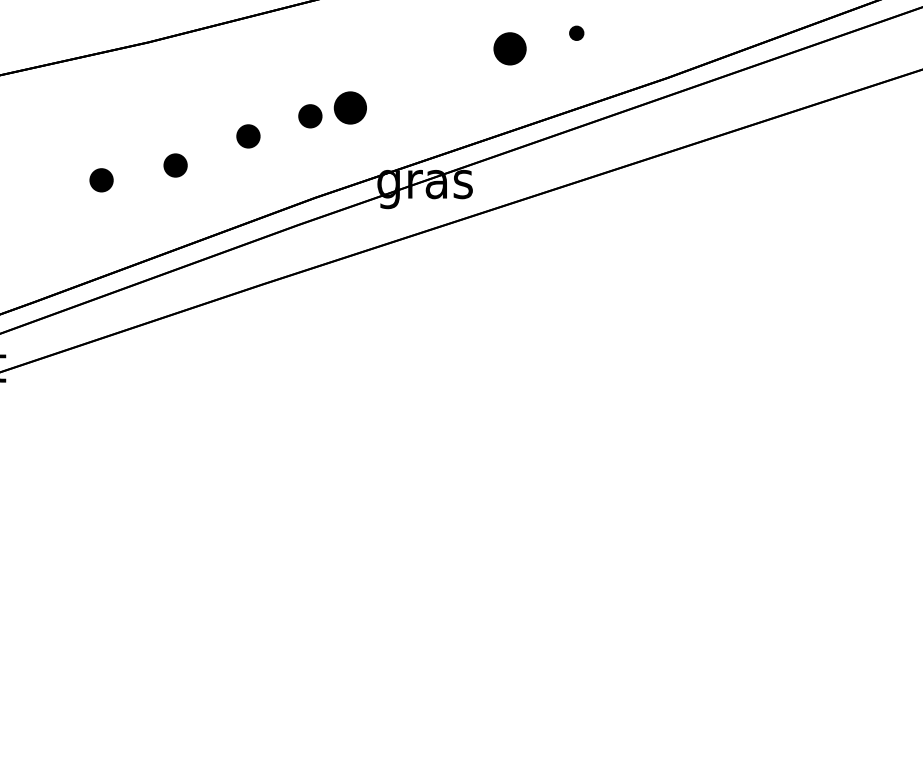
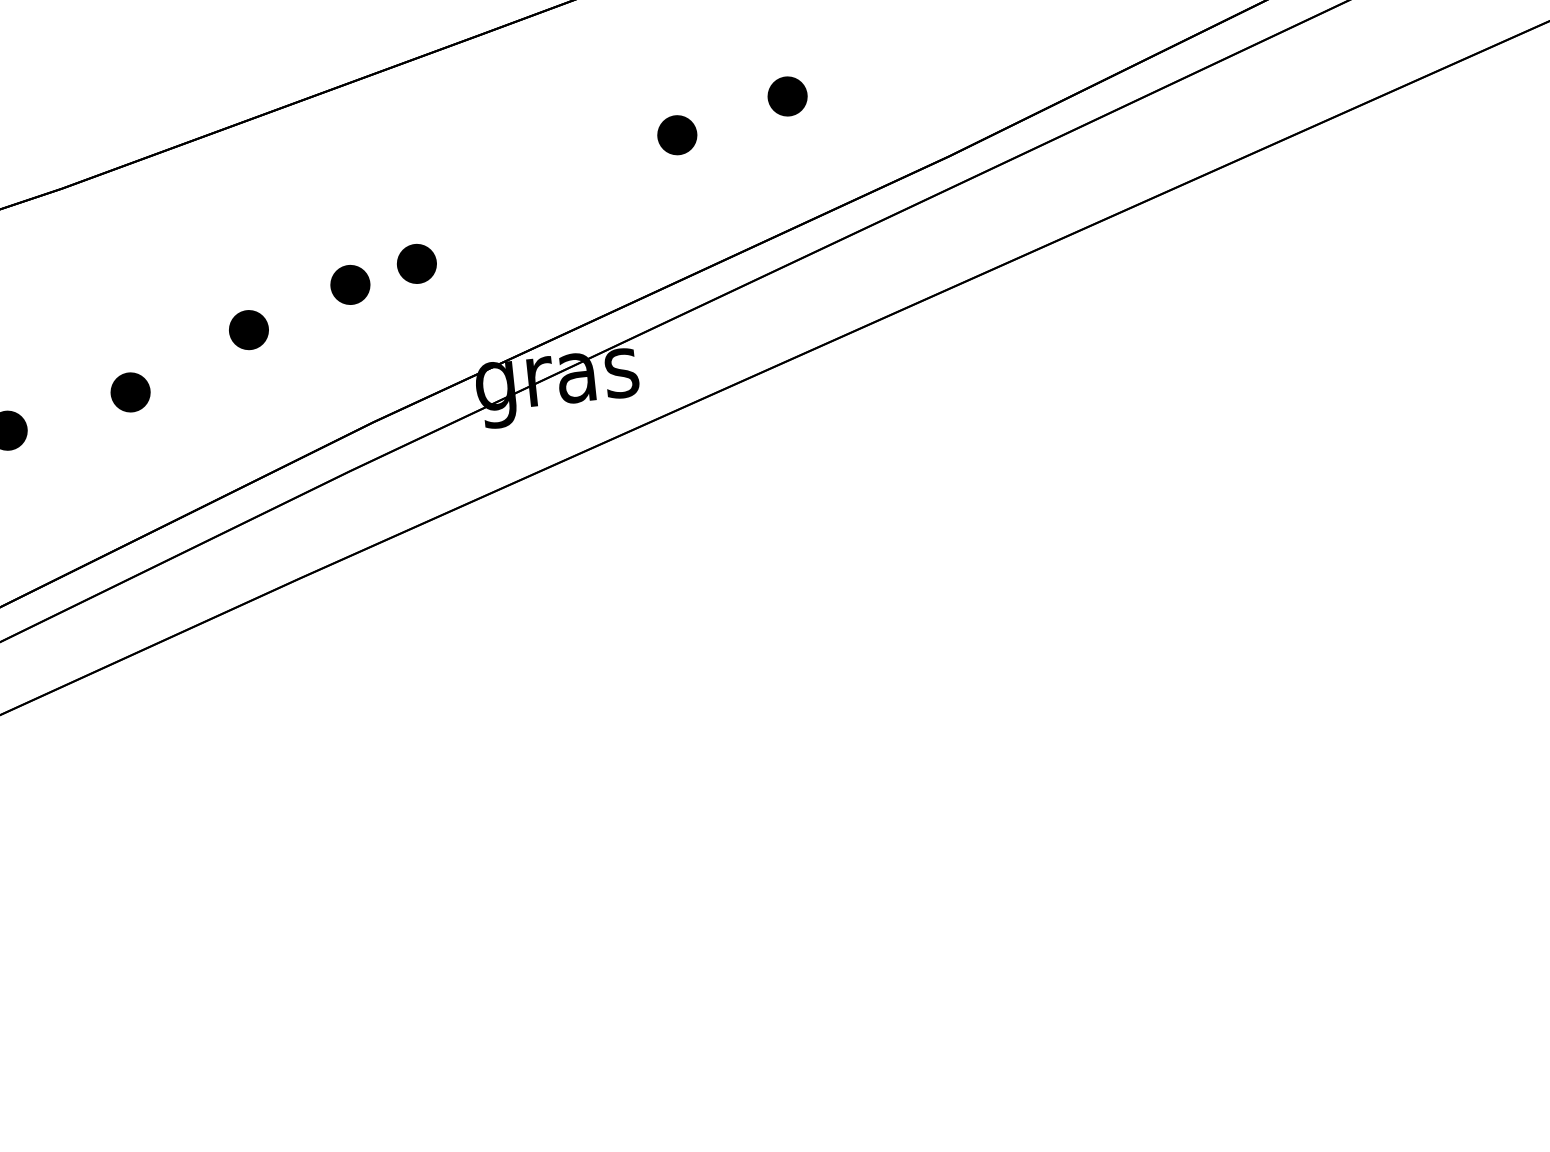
part: (576, 33) -> (786, 97), size x1.67
part: (510, 49) -> (677, 135), size x0.71
part: (350, 108) -> (417, 264), size x0.71

